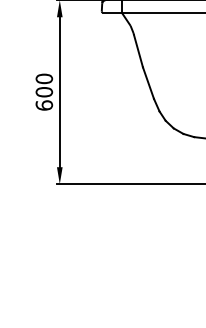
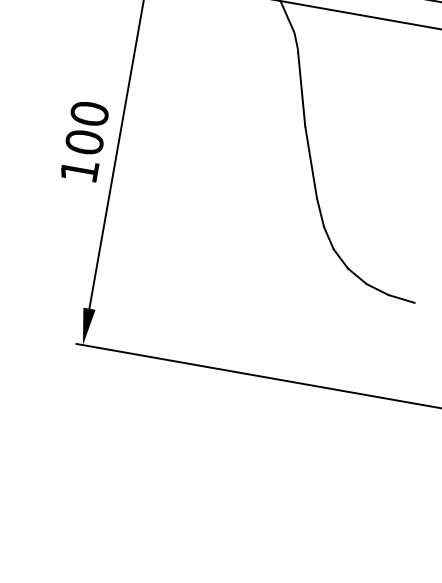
text: (44, 105) -> (79, 170), 600 -> 100

